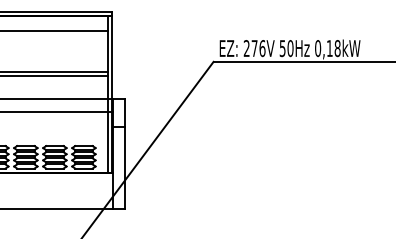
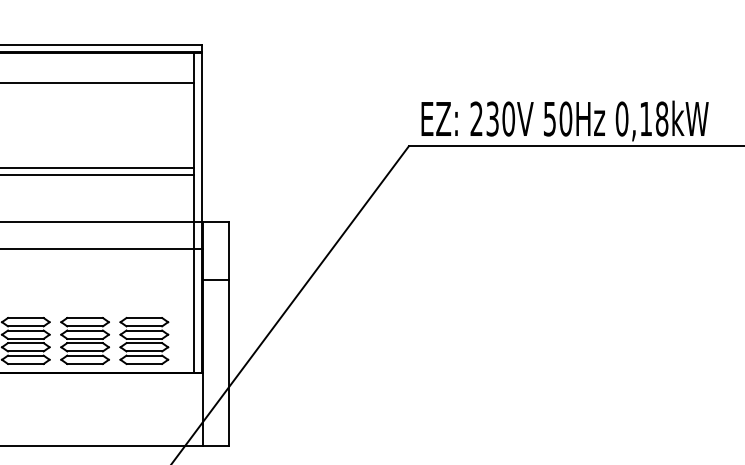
text: (258, 48) -> (500, 118), 276V -> 230V

